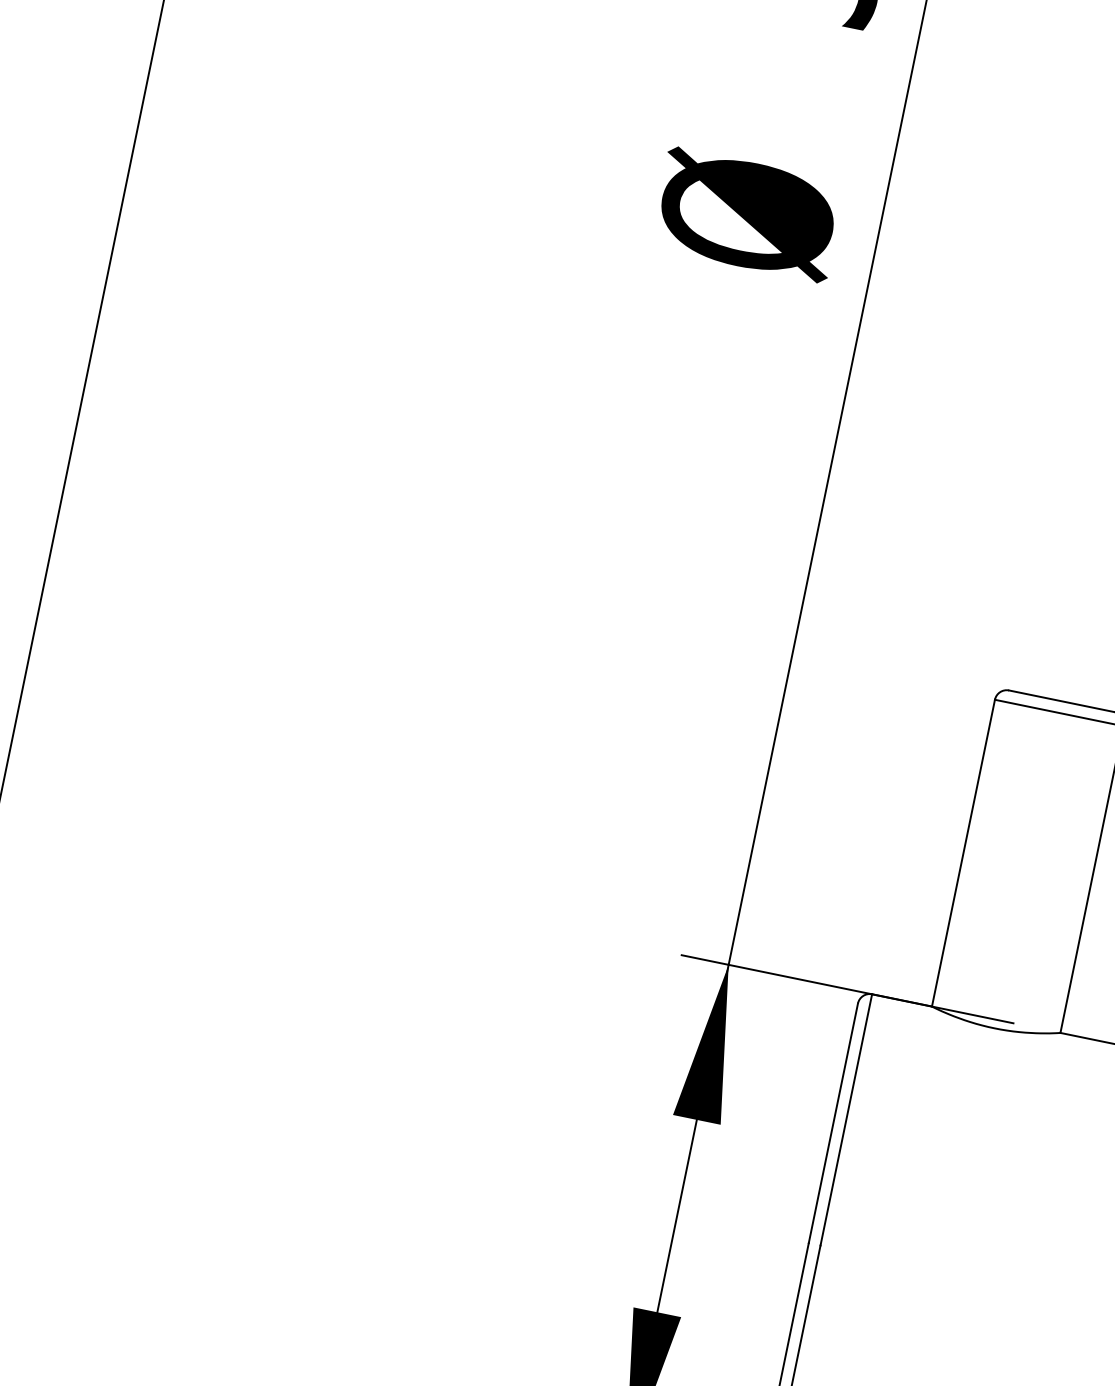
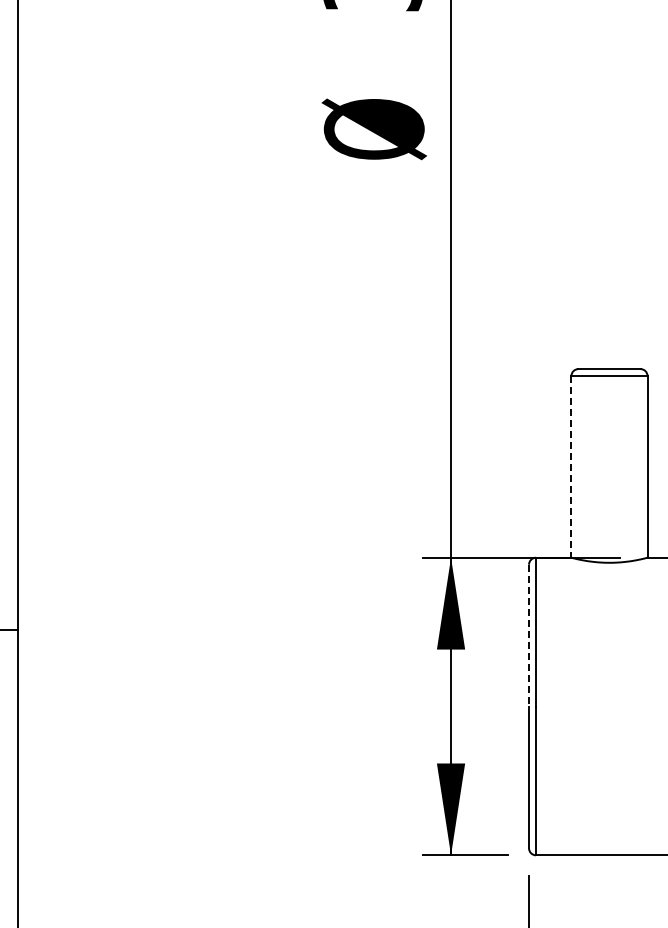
line: (963, 852) -> (571, 466), solid -> dashed
line: (834, 1123) -> (529, 635), solid -> dashed

